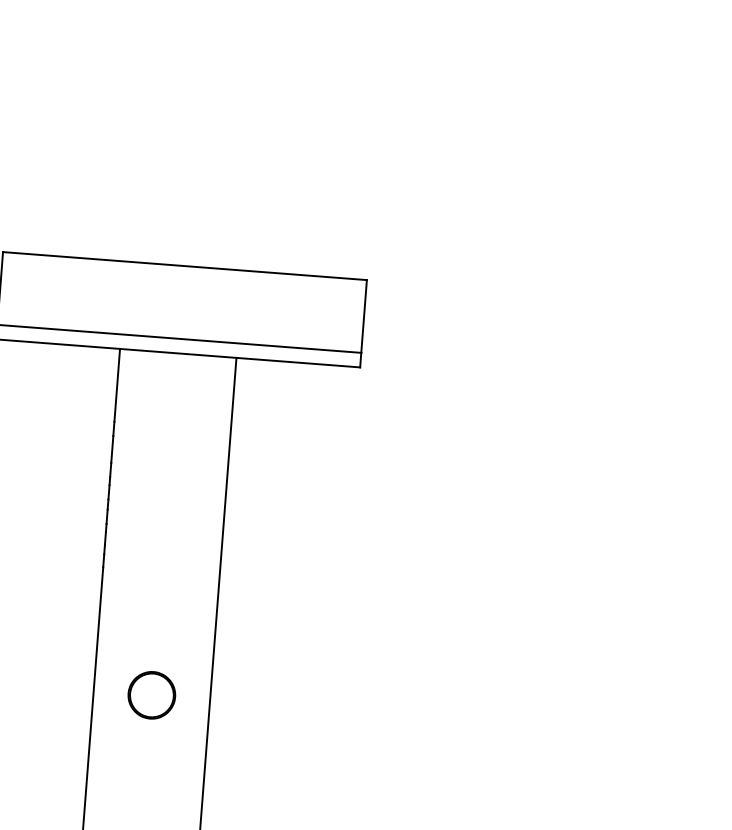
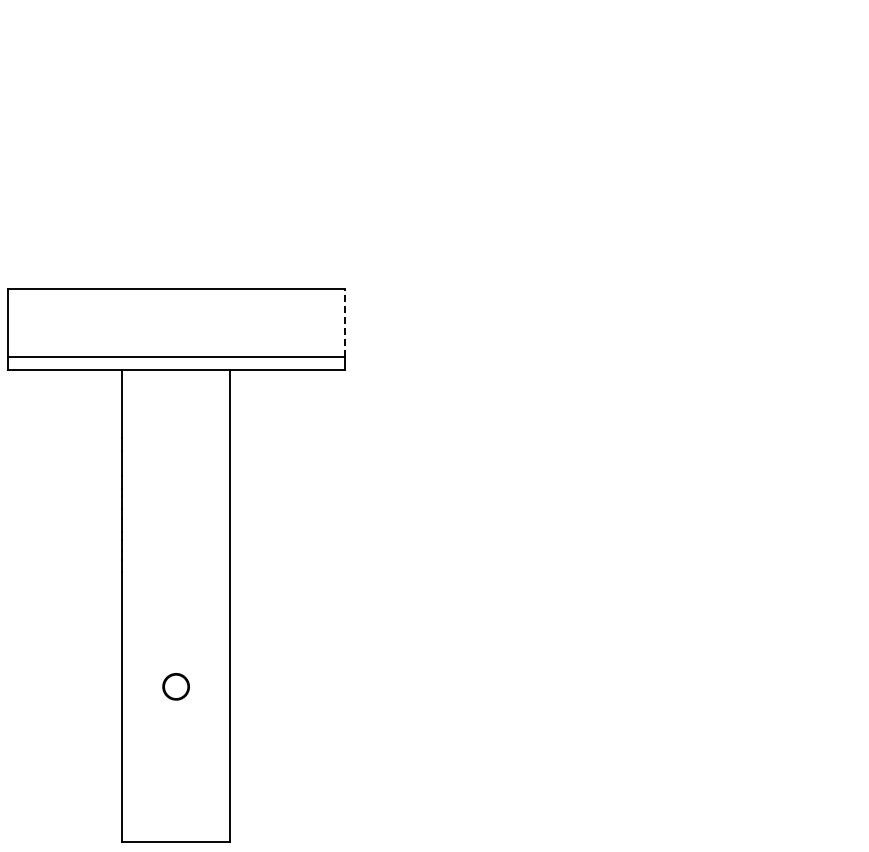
line: (363, 315) -> (344, 322), solid -> dashed
part: (151, 695) -> (175, 686), size x0.6

